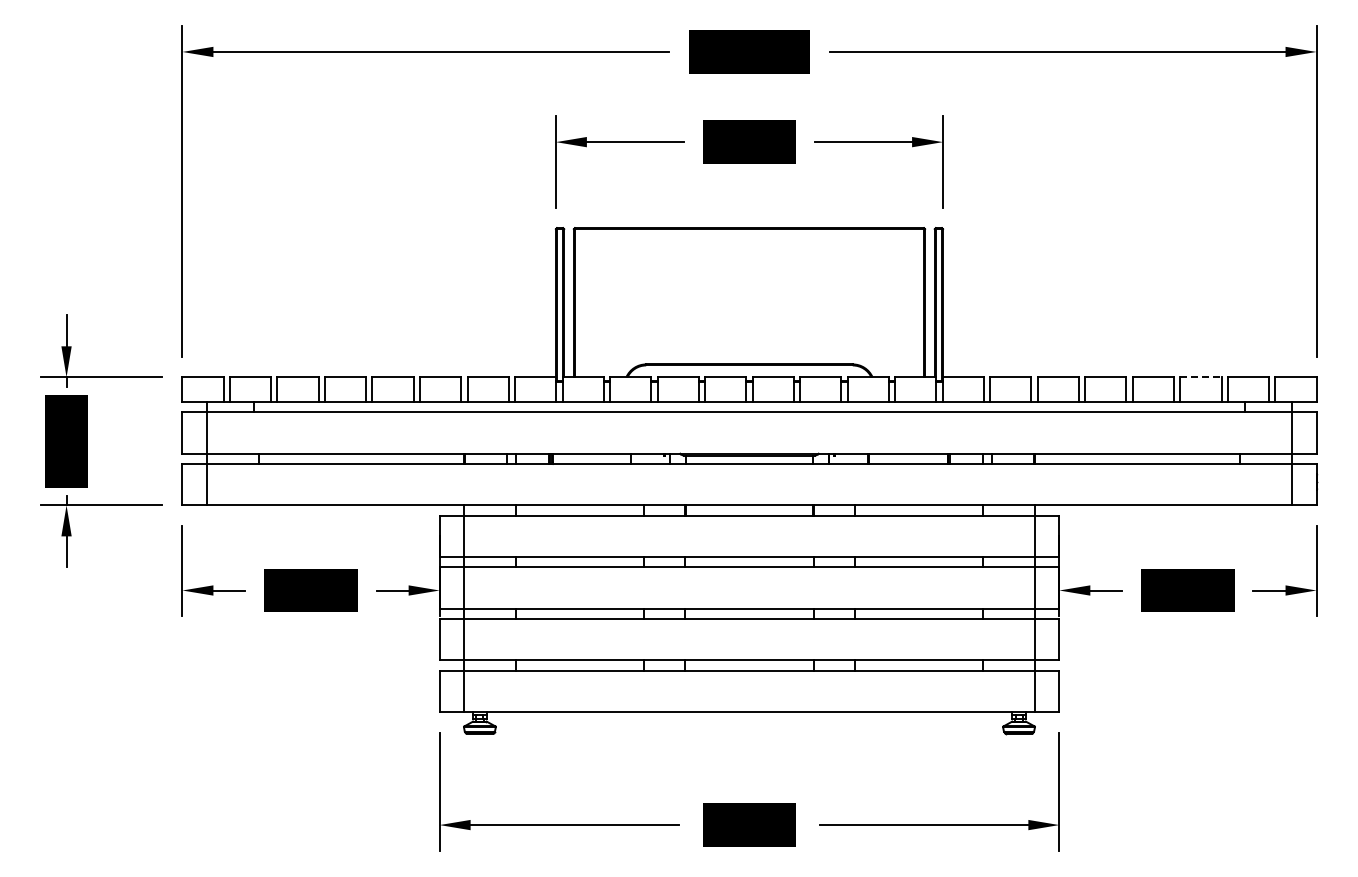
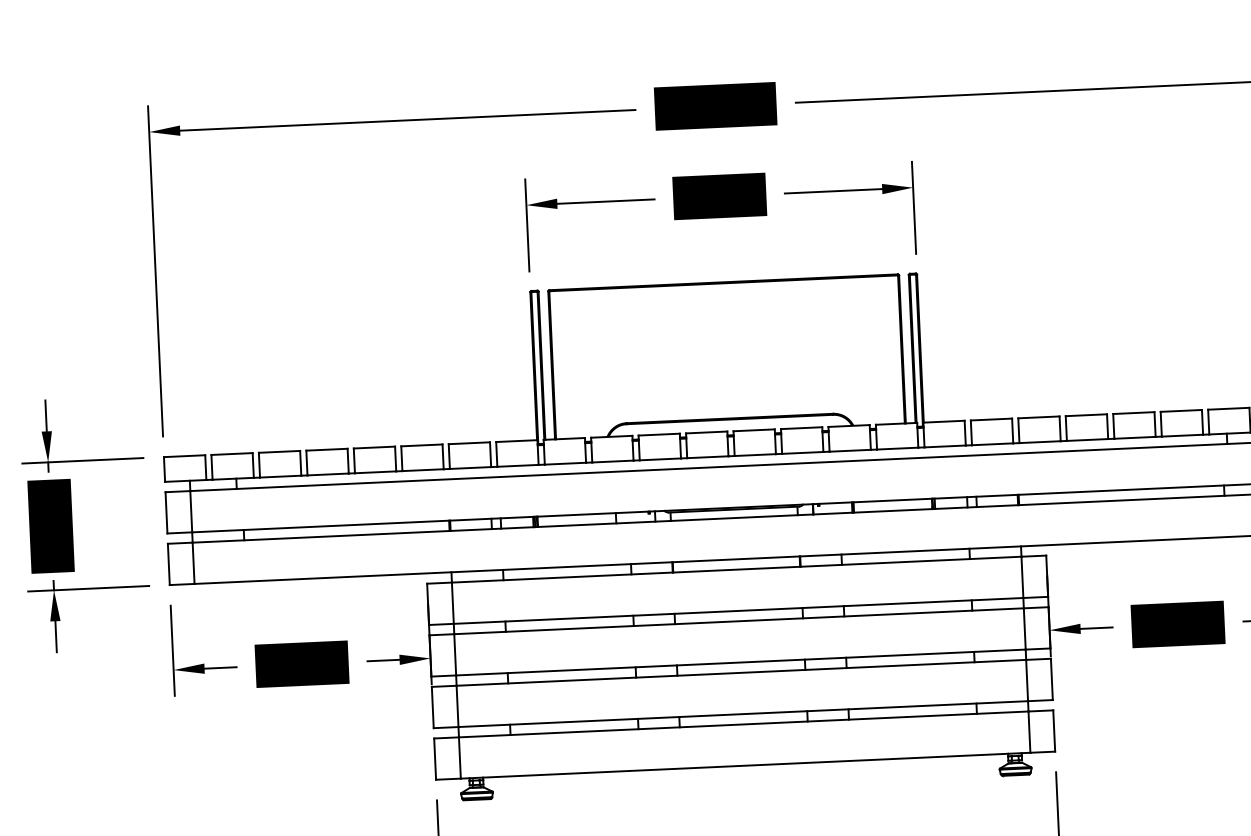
line: (1200, 377) -> (1180, 411), dashed -> solid

